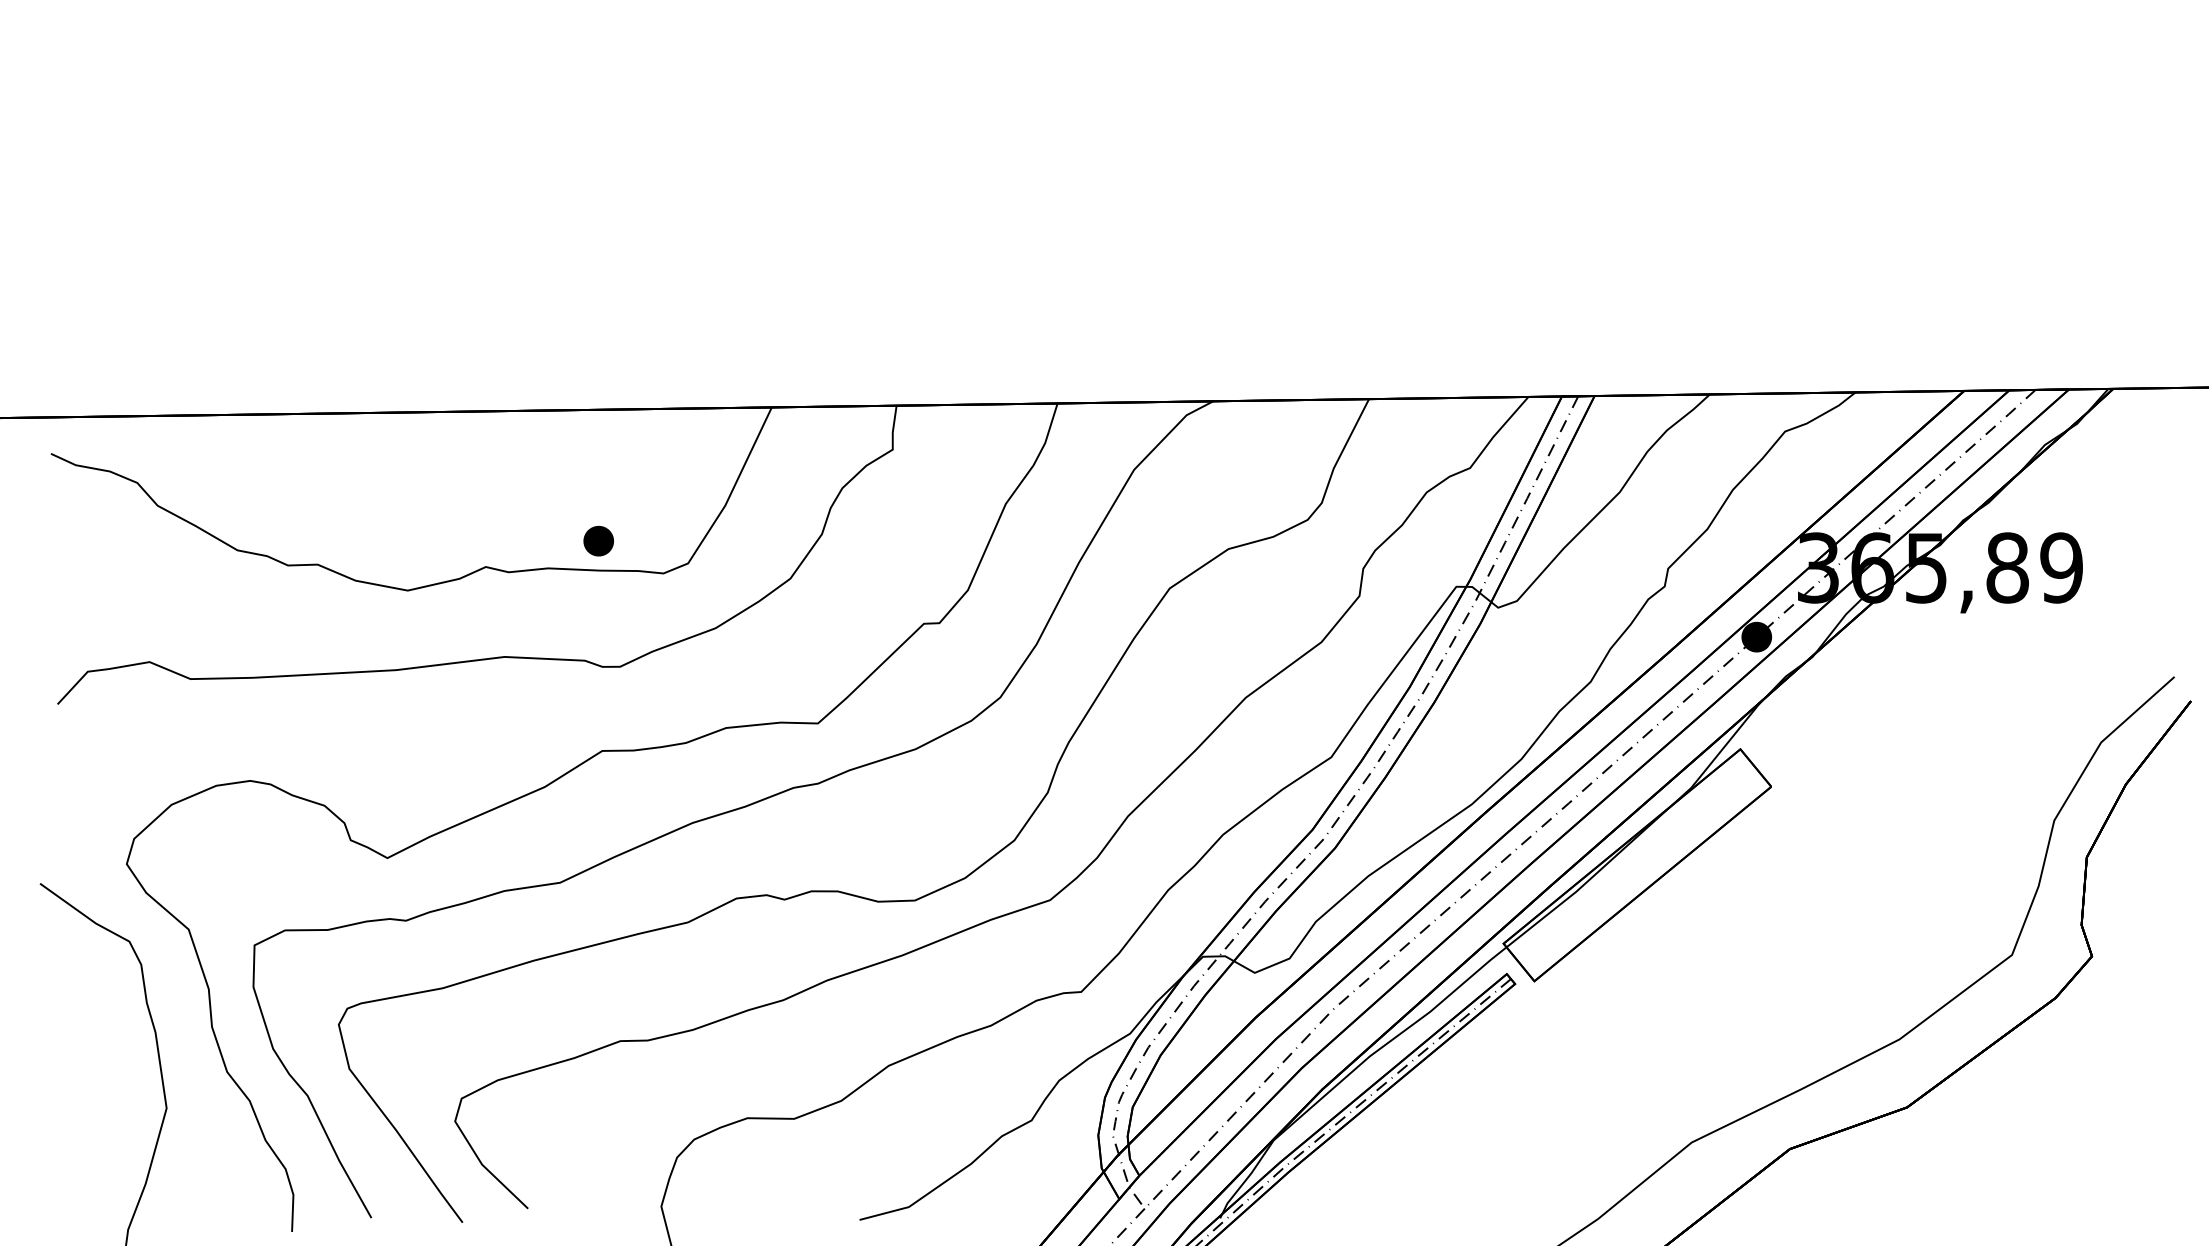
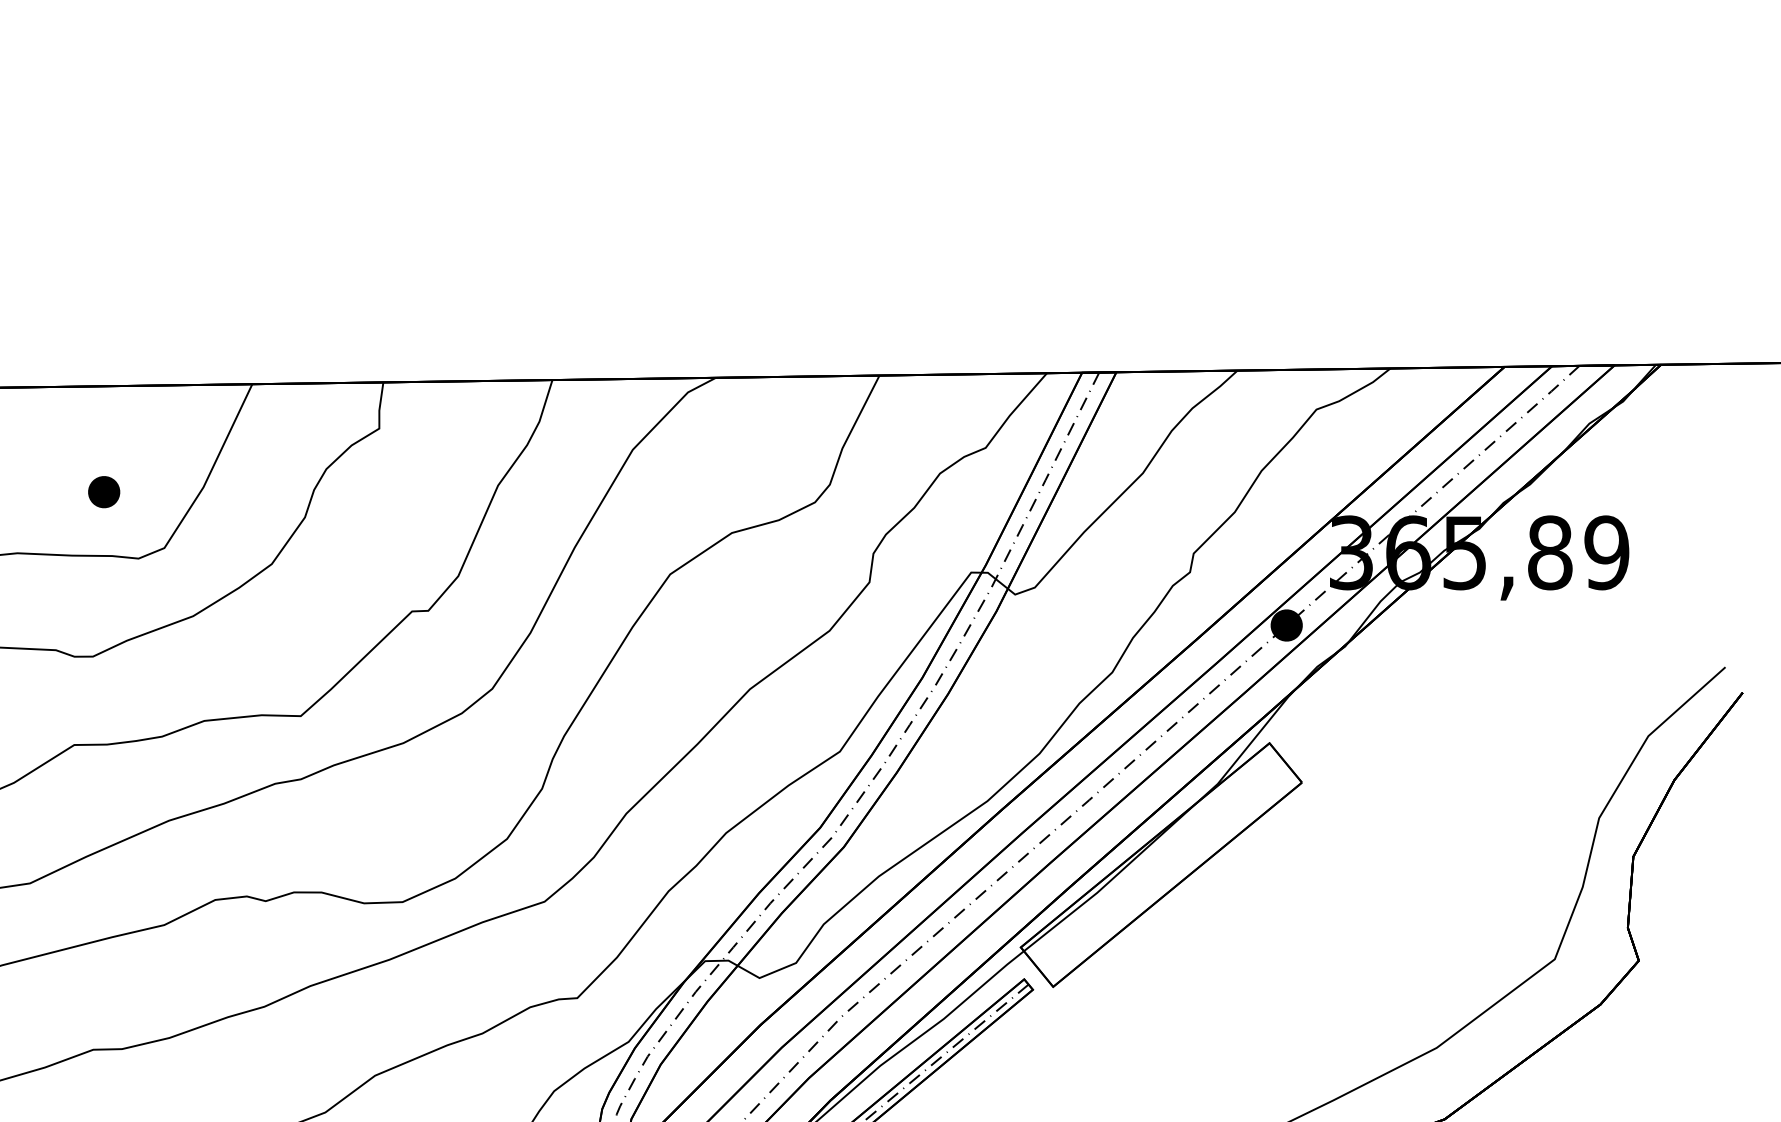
part: (598, 541) -> (103, 492), moved

